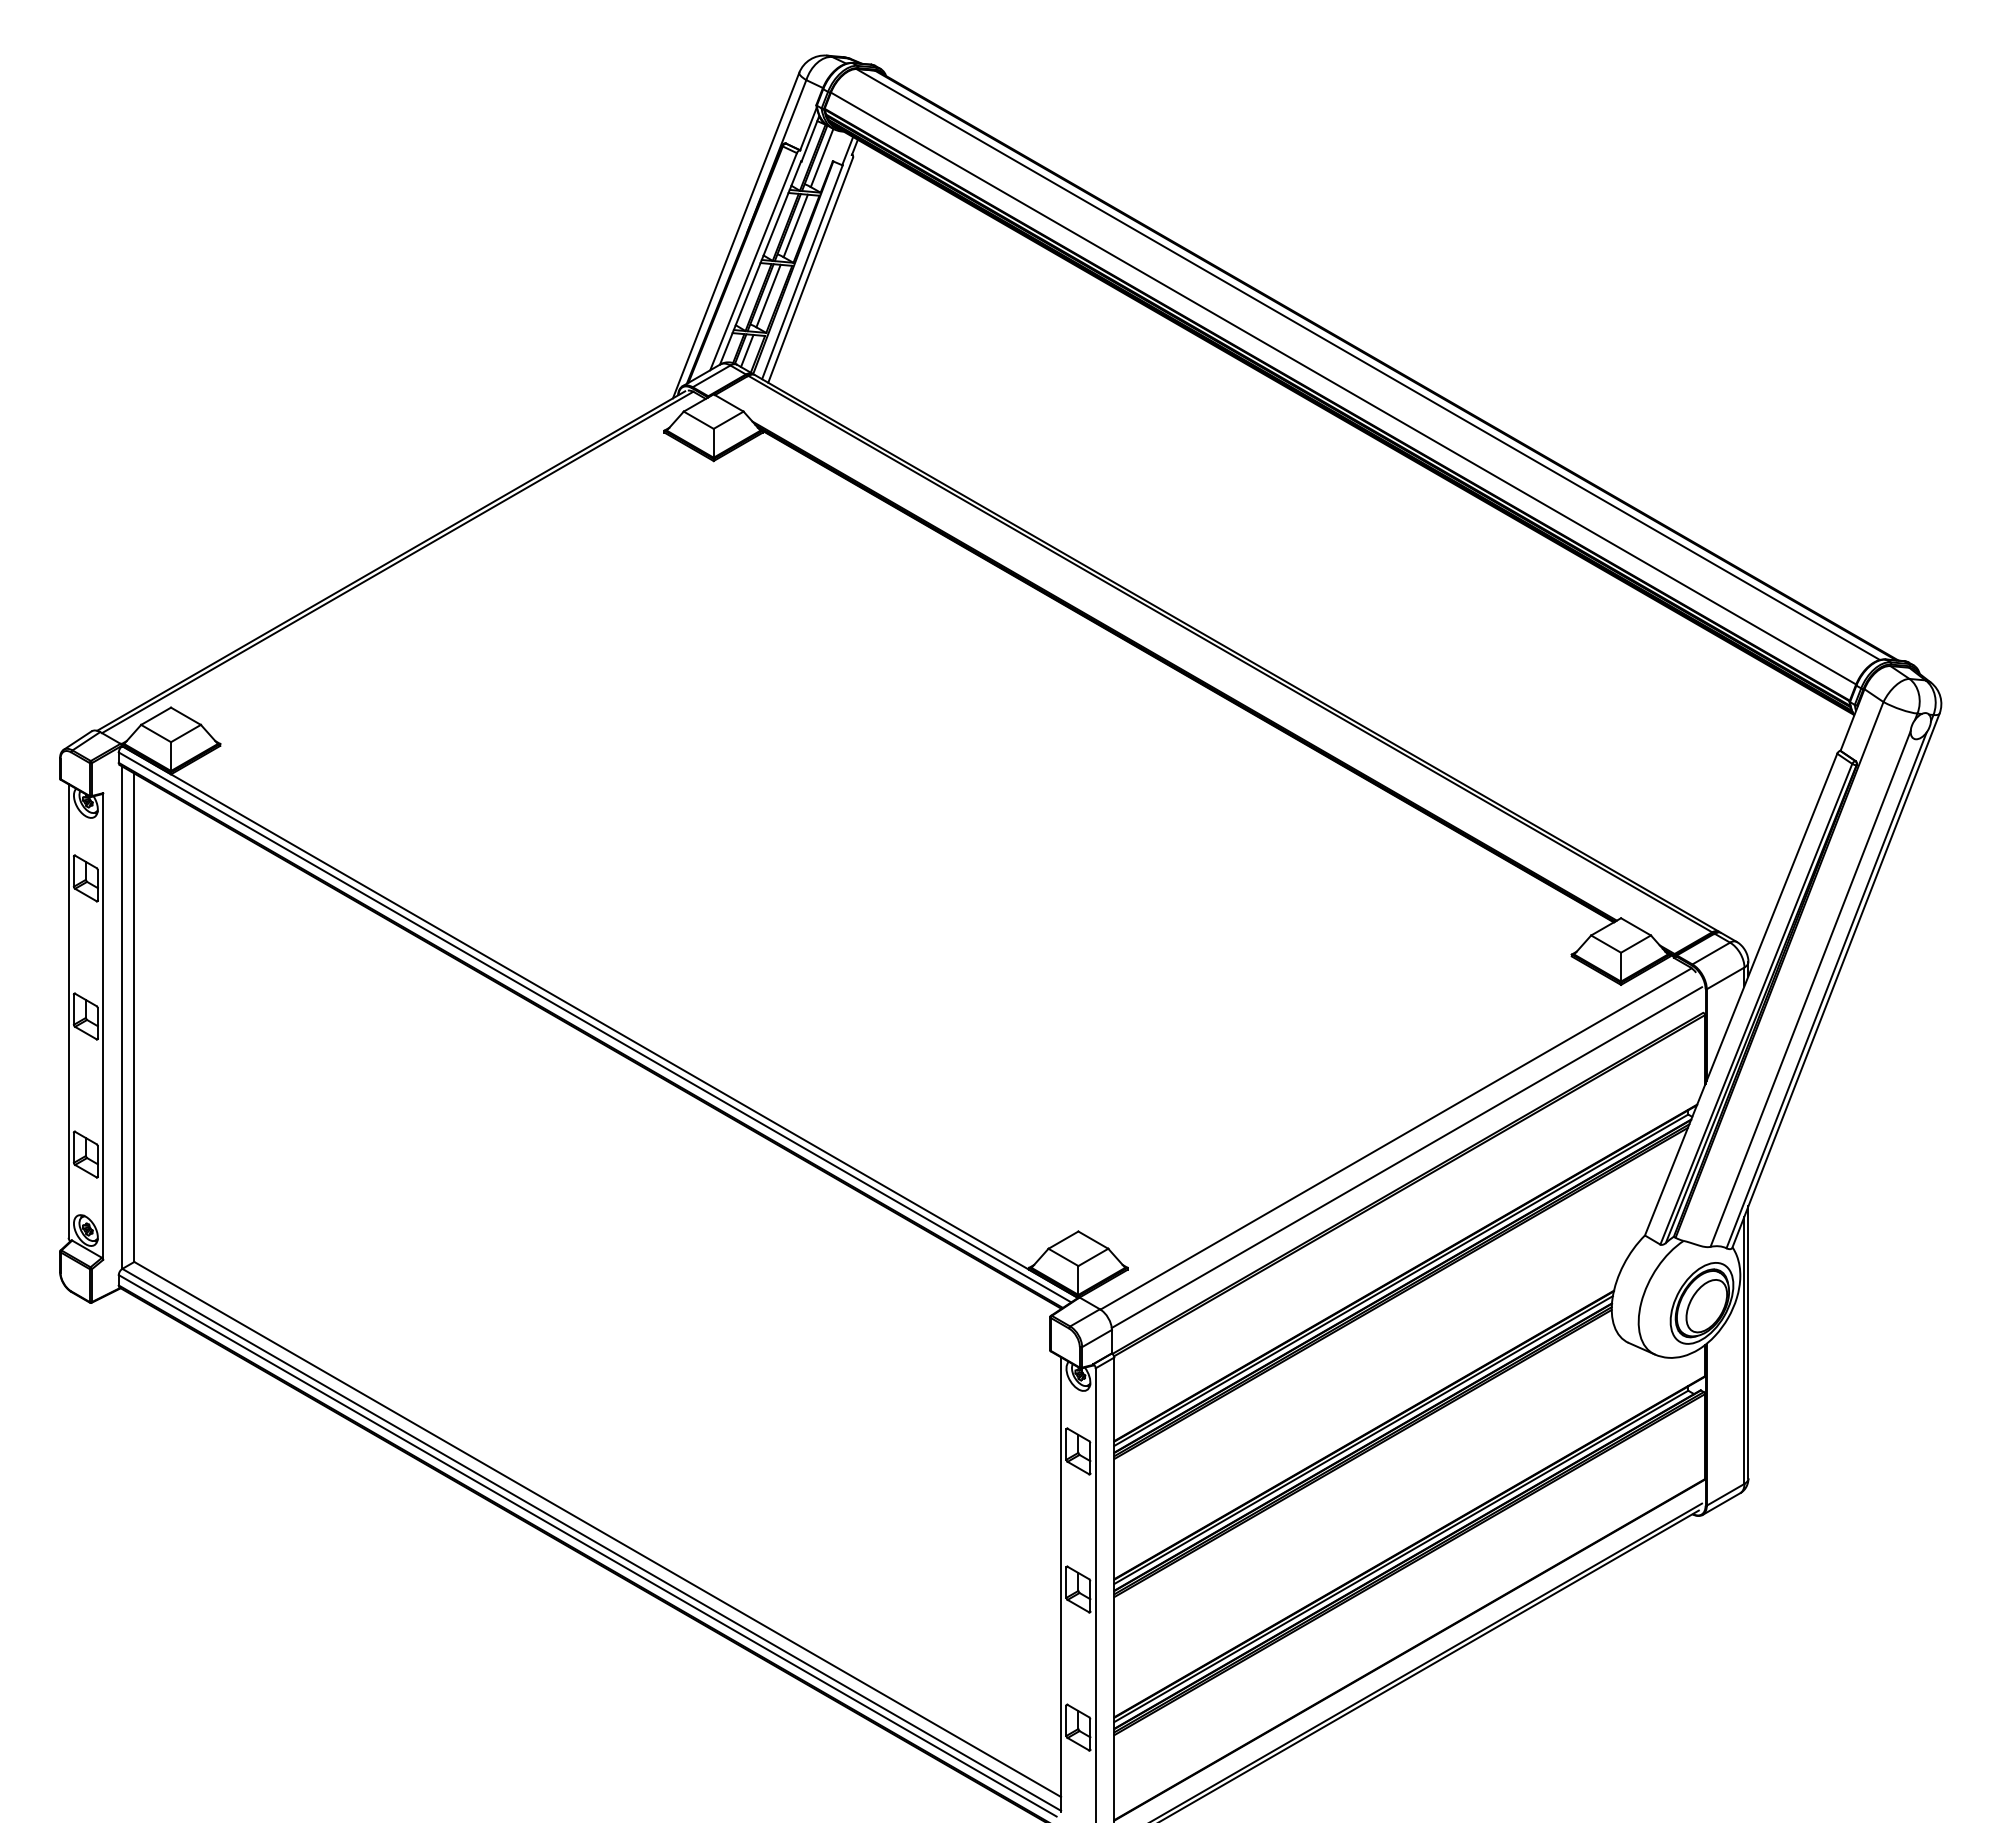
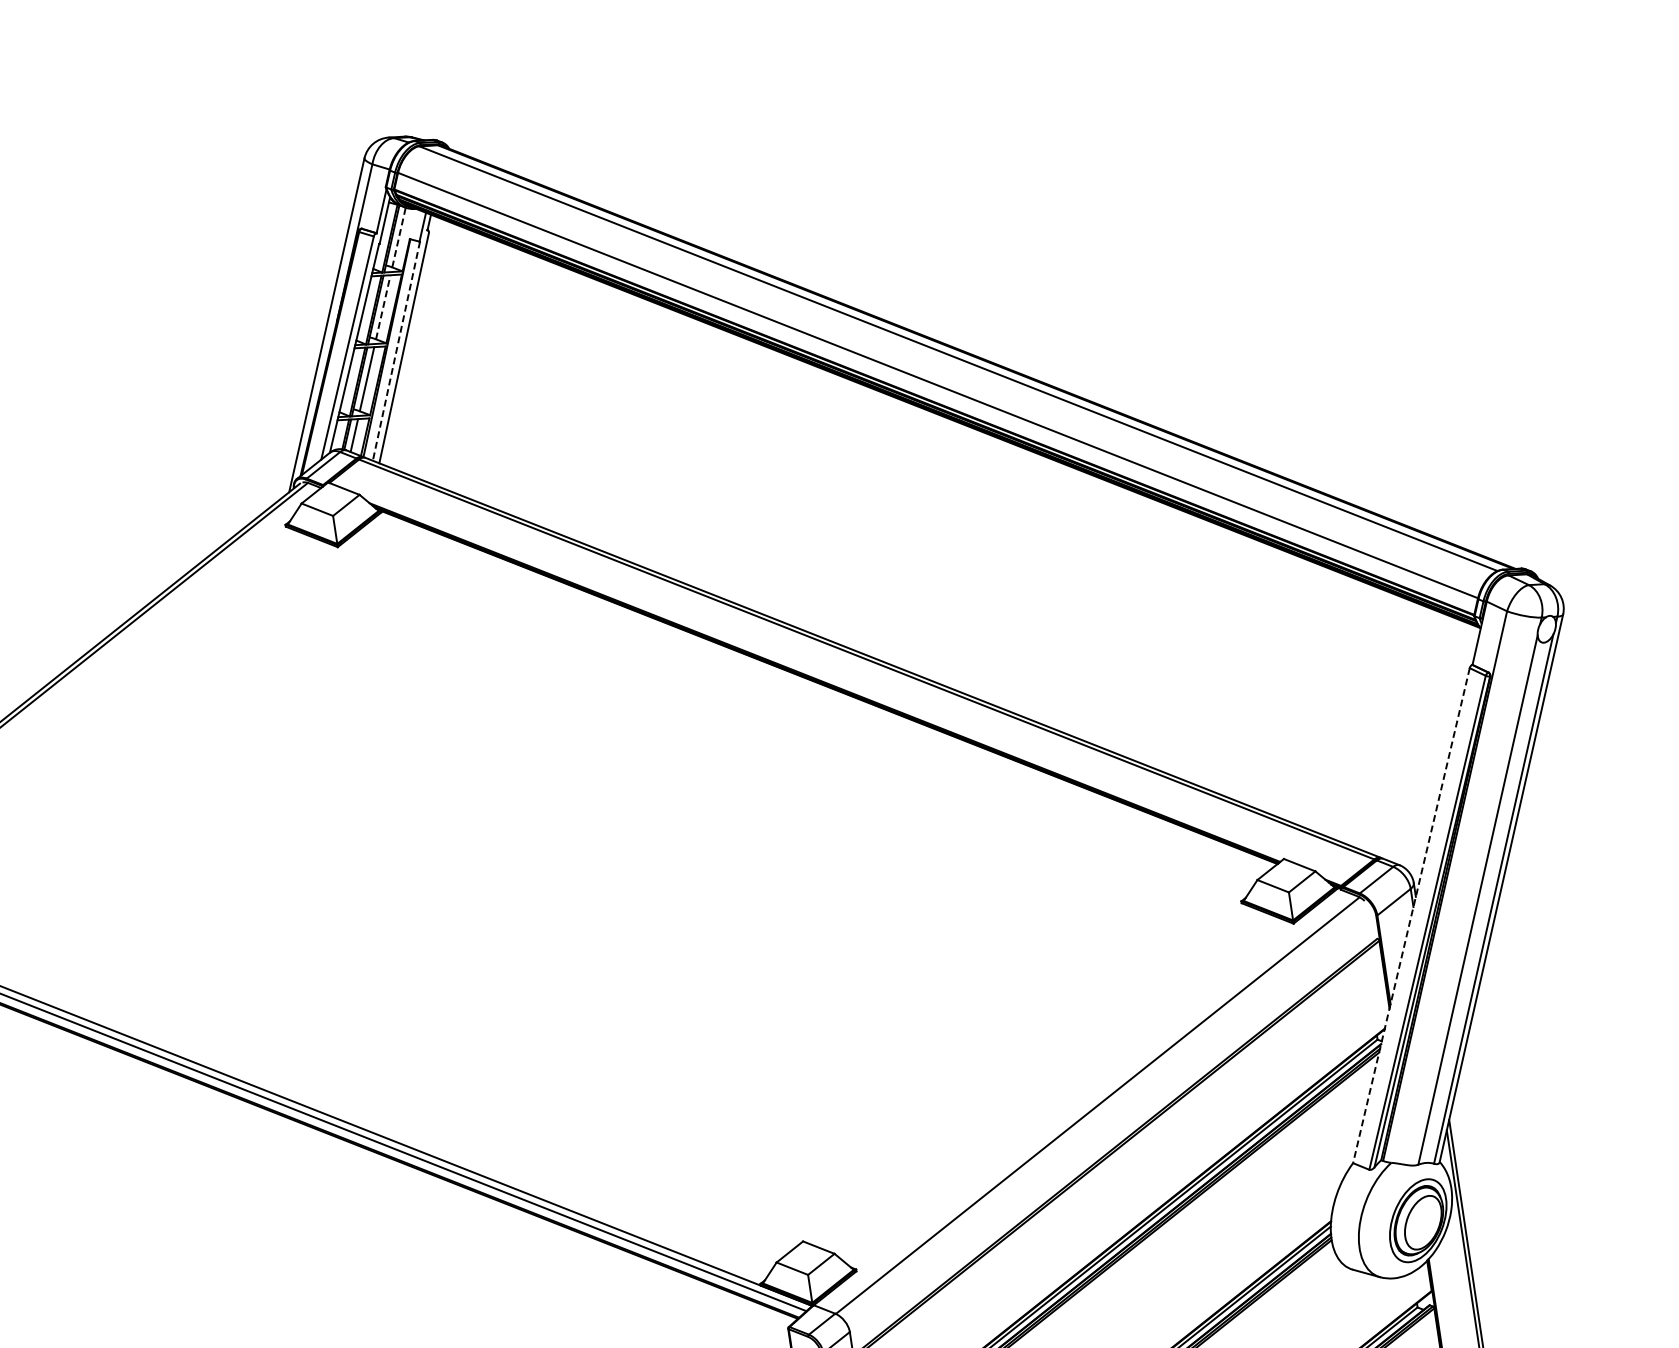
line: (822, 157) -> (399, 237), solid -> dashed
line: (795, 225) -> (382, 306), solid -> dashed
line: (802, 272) -> (396, 351), solid -> dashed
line: (1740, 995) -> (1410, 916), solid -> dashed
line: (1406, 1157) -> (1110, 1122), removed

